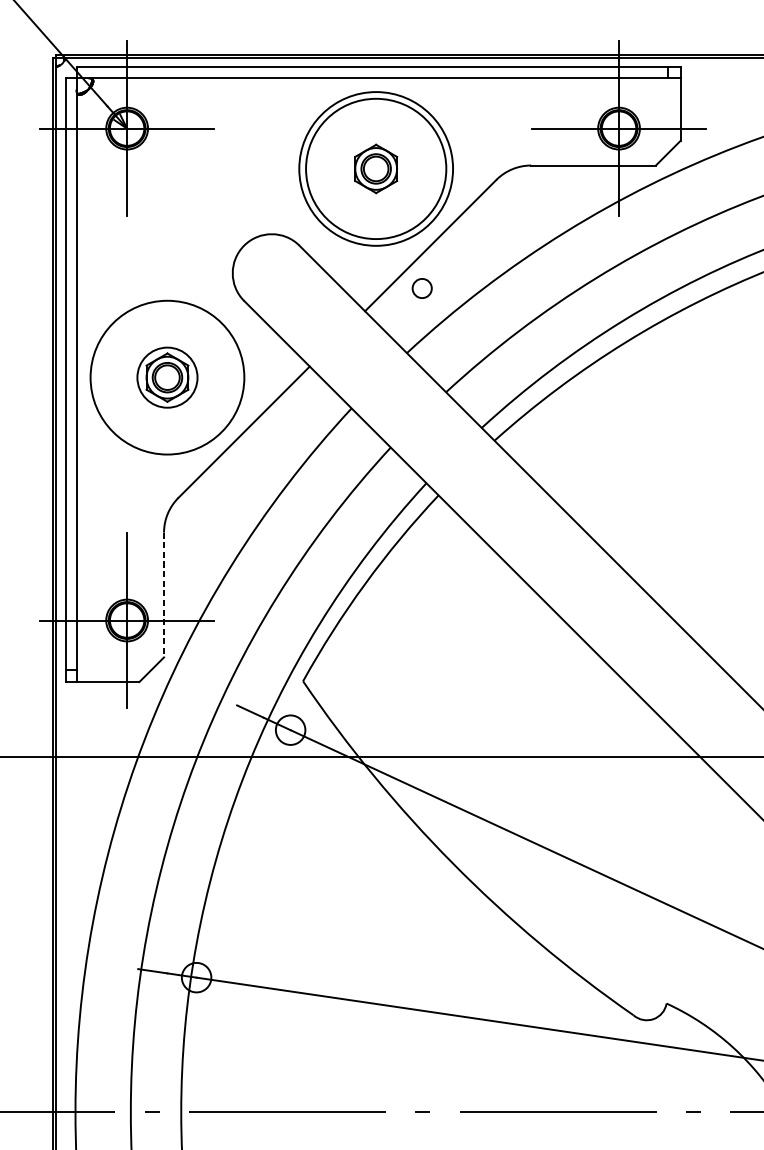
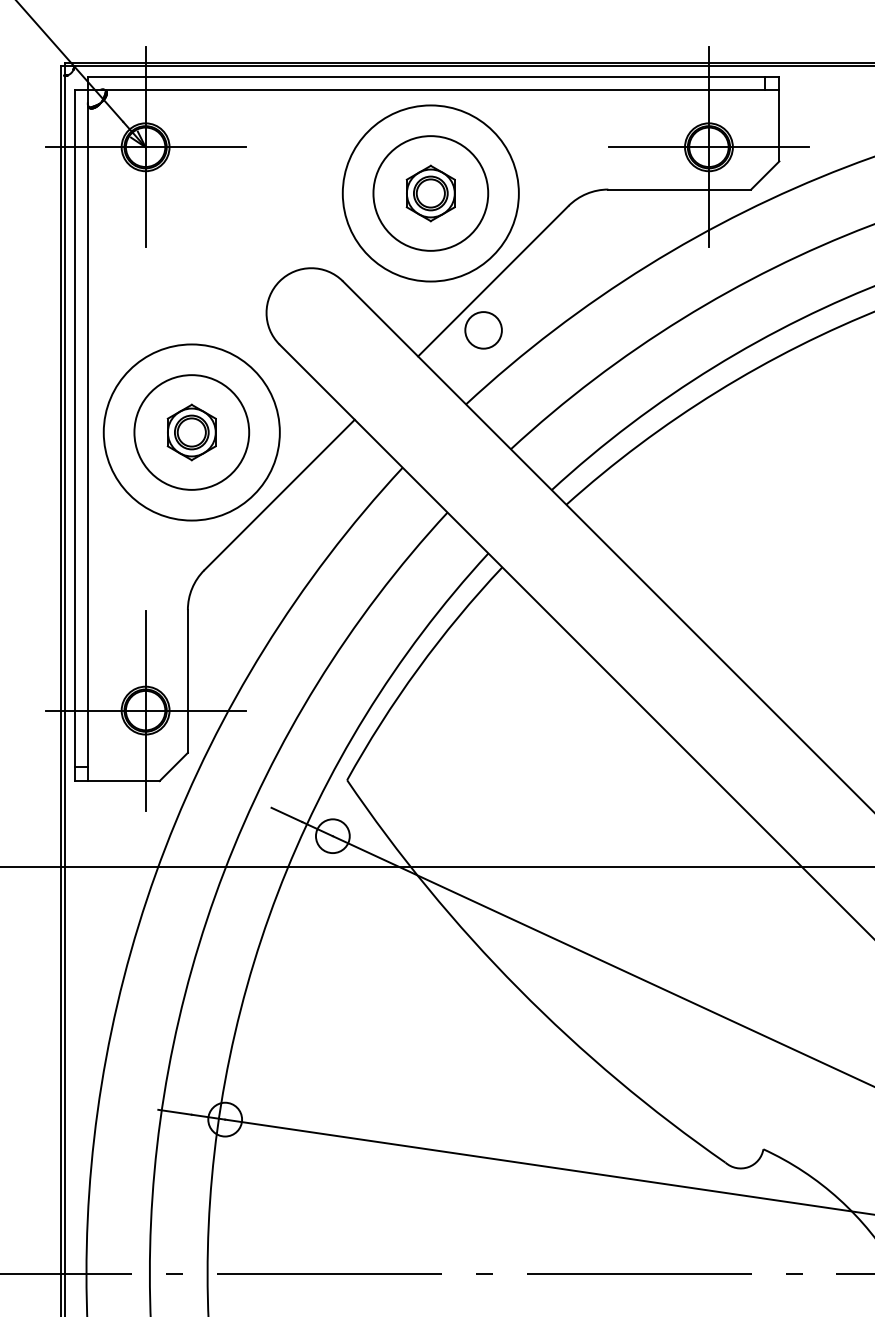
circle: (375, 168) -> (430, 193), size x0.71
circle: (422, 288) -> (483, 330), size x1.67
circle: (167, 377) -> (191, 432), size x1.67
line: (163, 595) -> (187, 681), dashed -> solid

